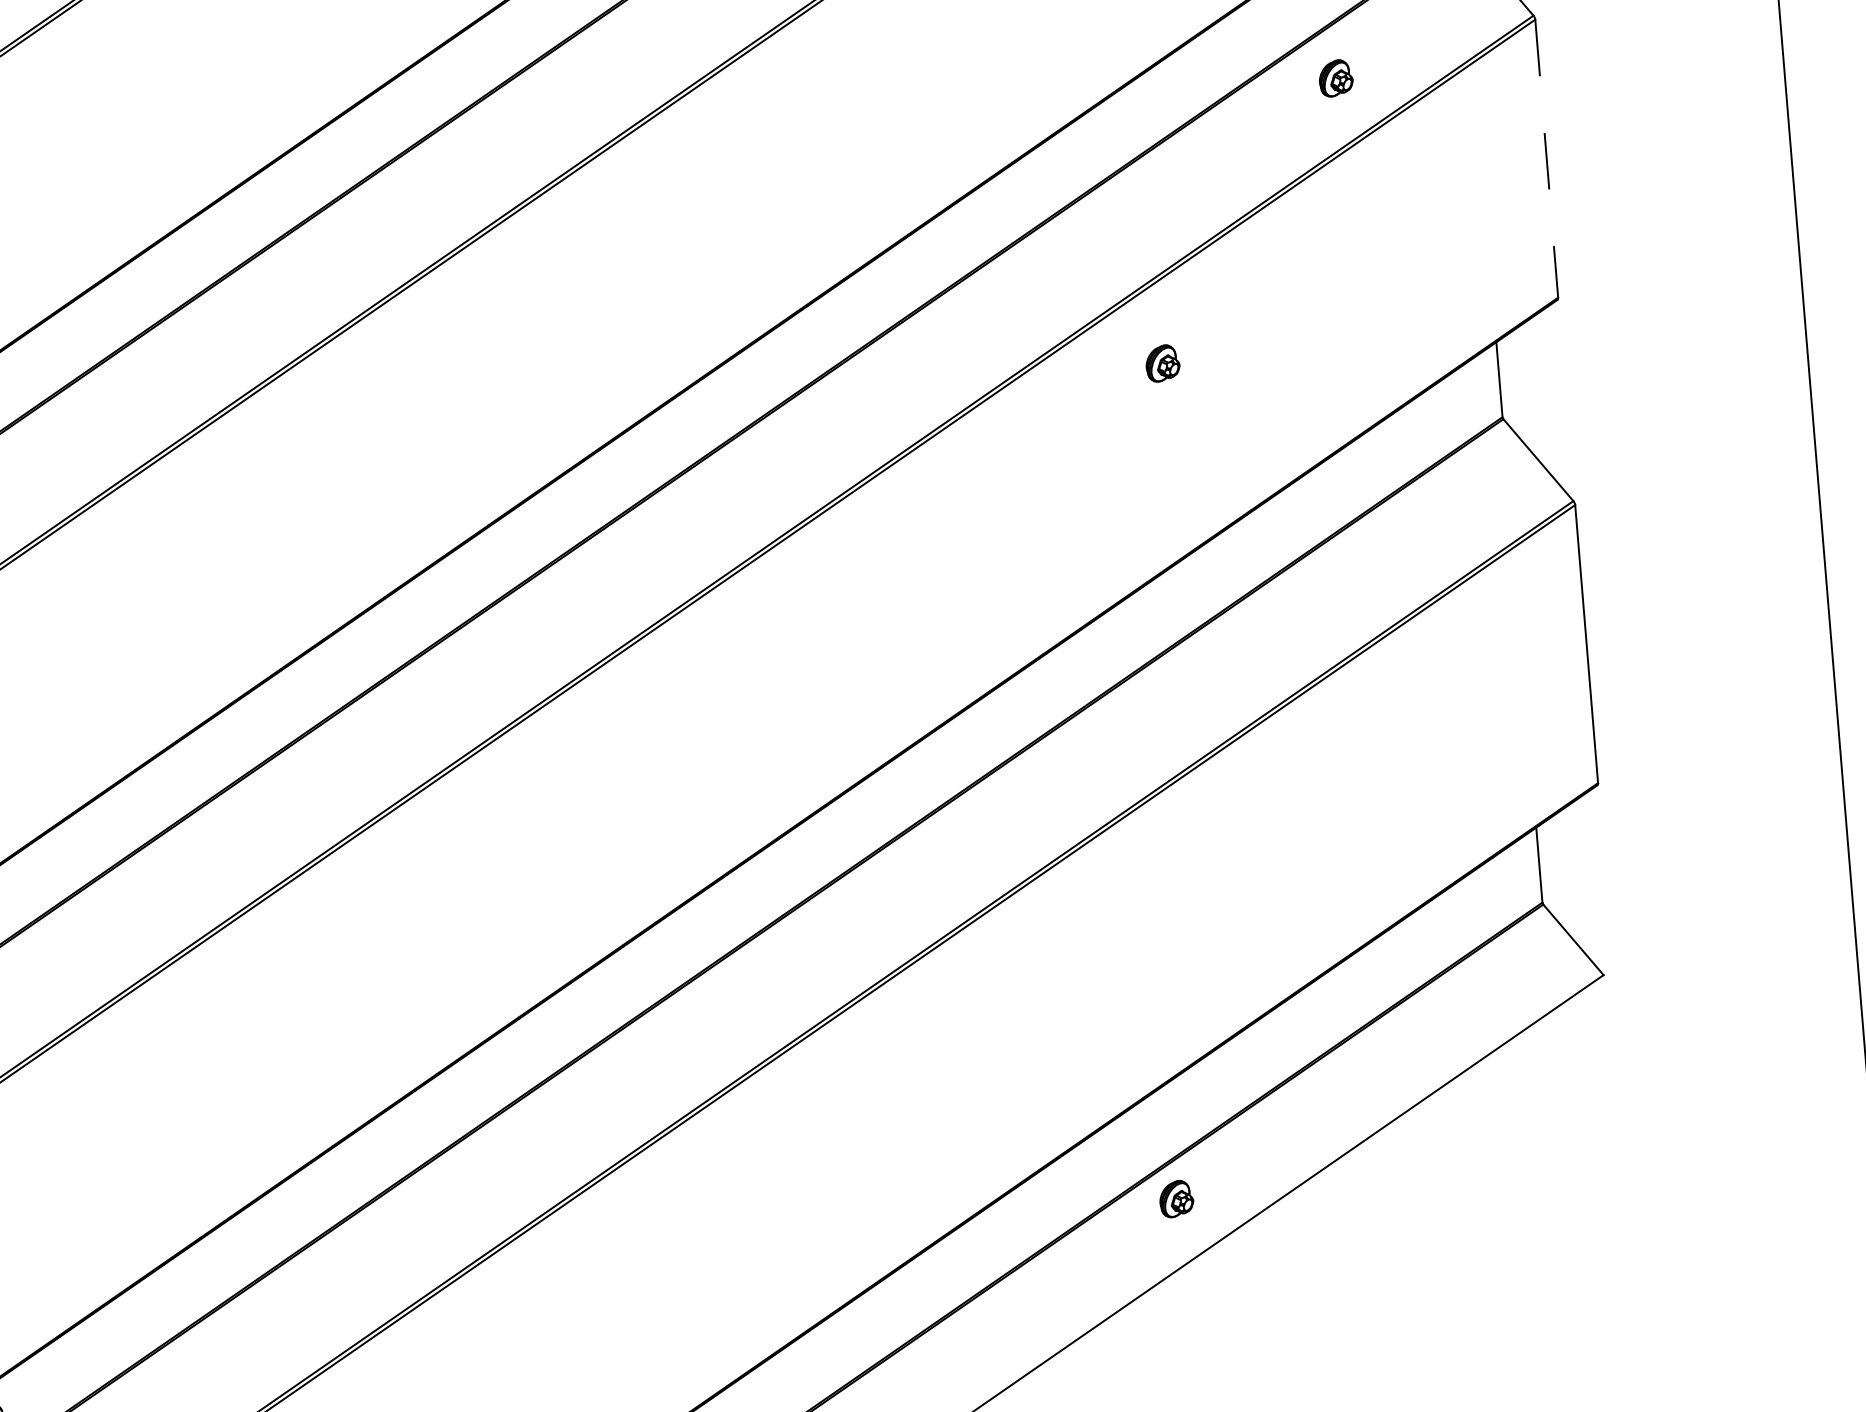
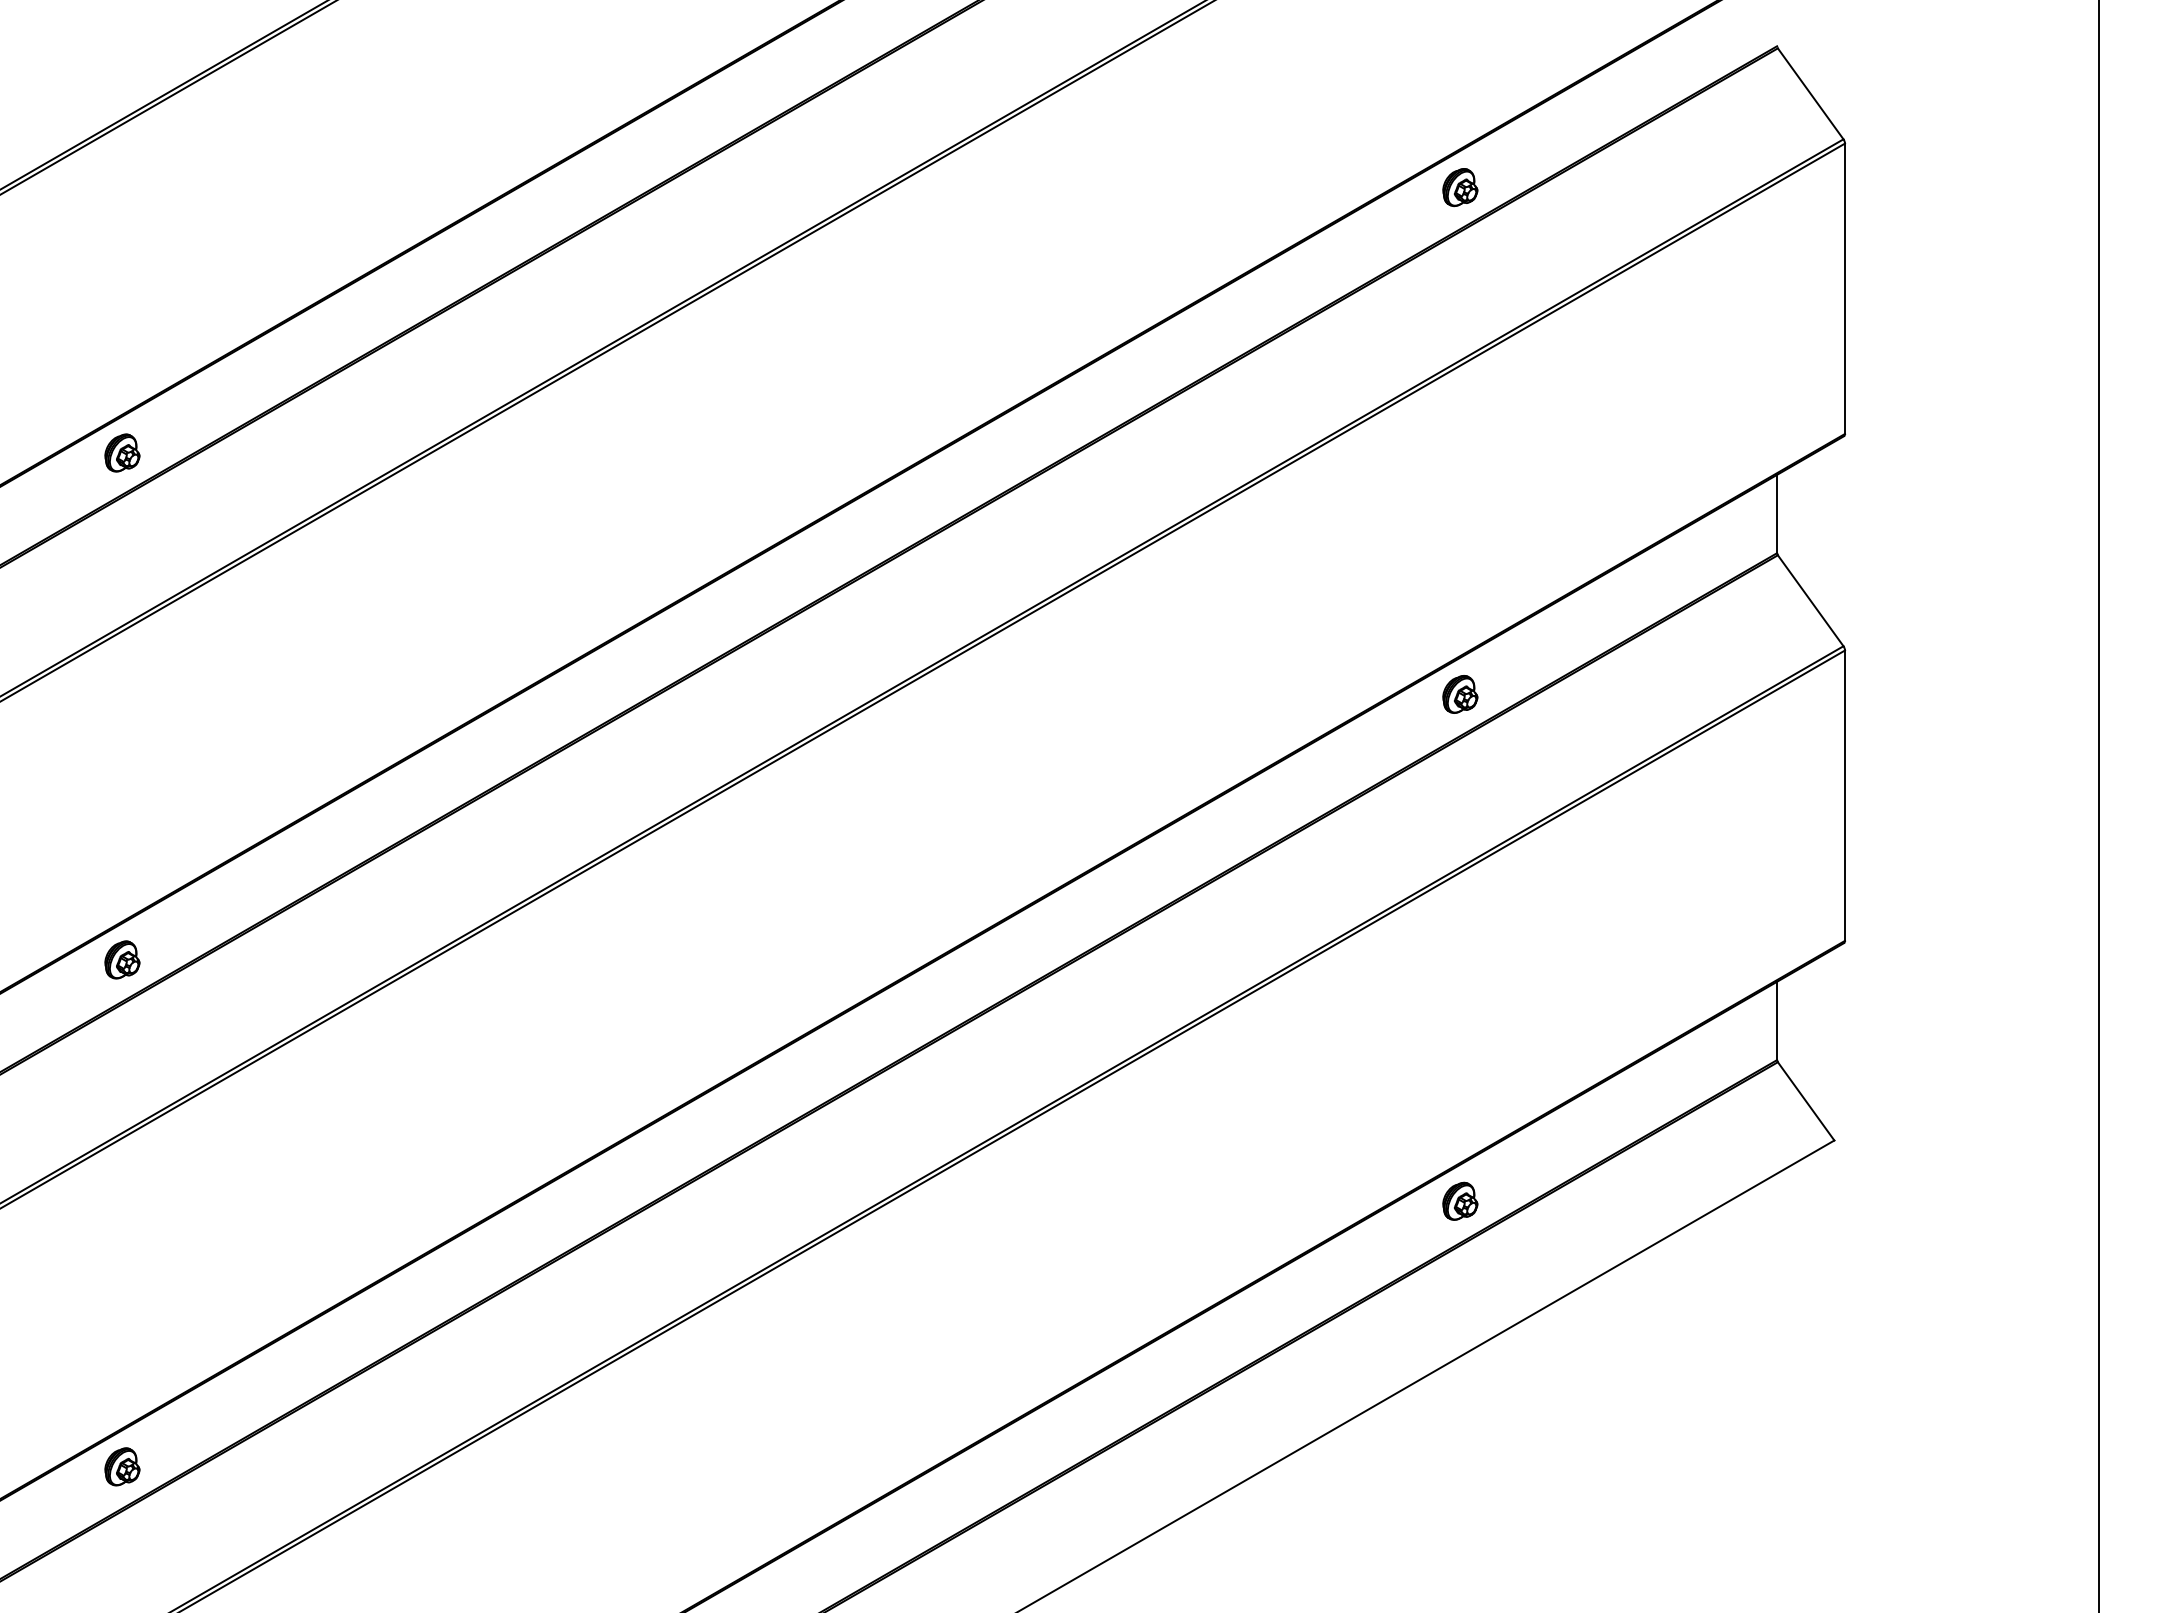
part: (1336, 78) -> (1460, 187), moved
line: (1547, 159) -> (1845, 289), dashed -> solid
part: (1162, 363) -> (1460, 694), moved
part: (1176, 1198) -> (1460, 1200), moved

